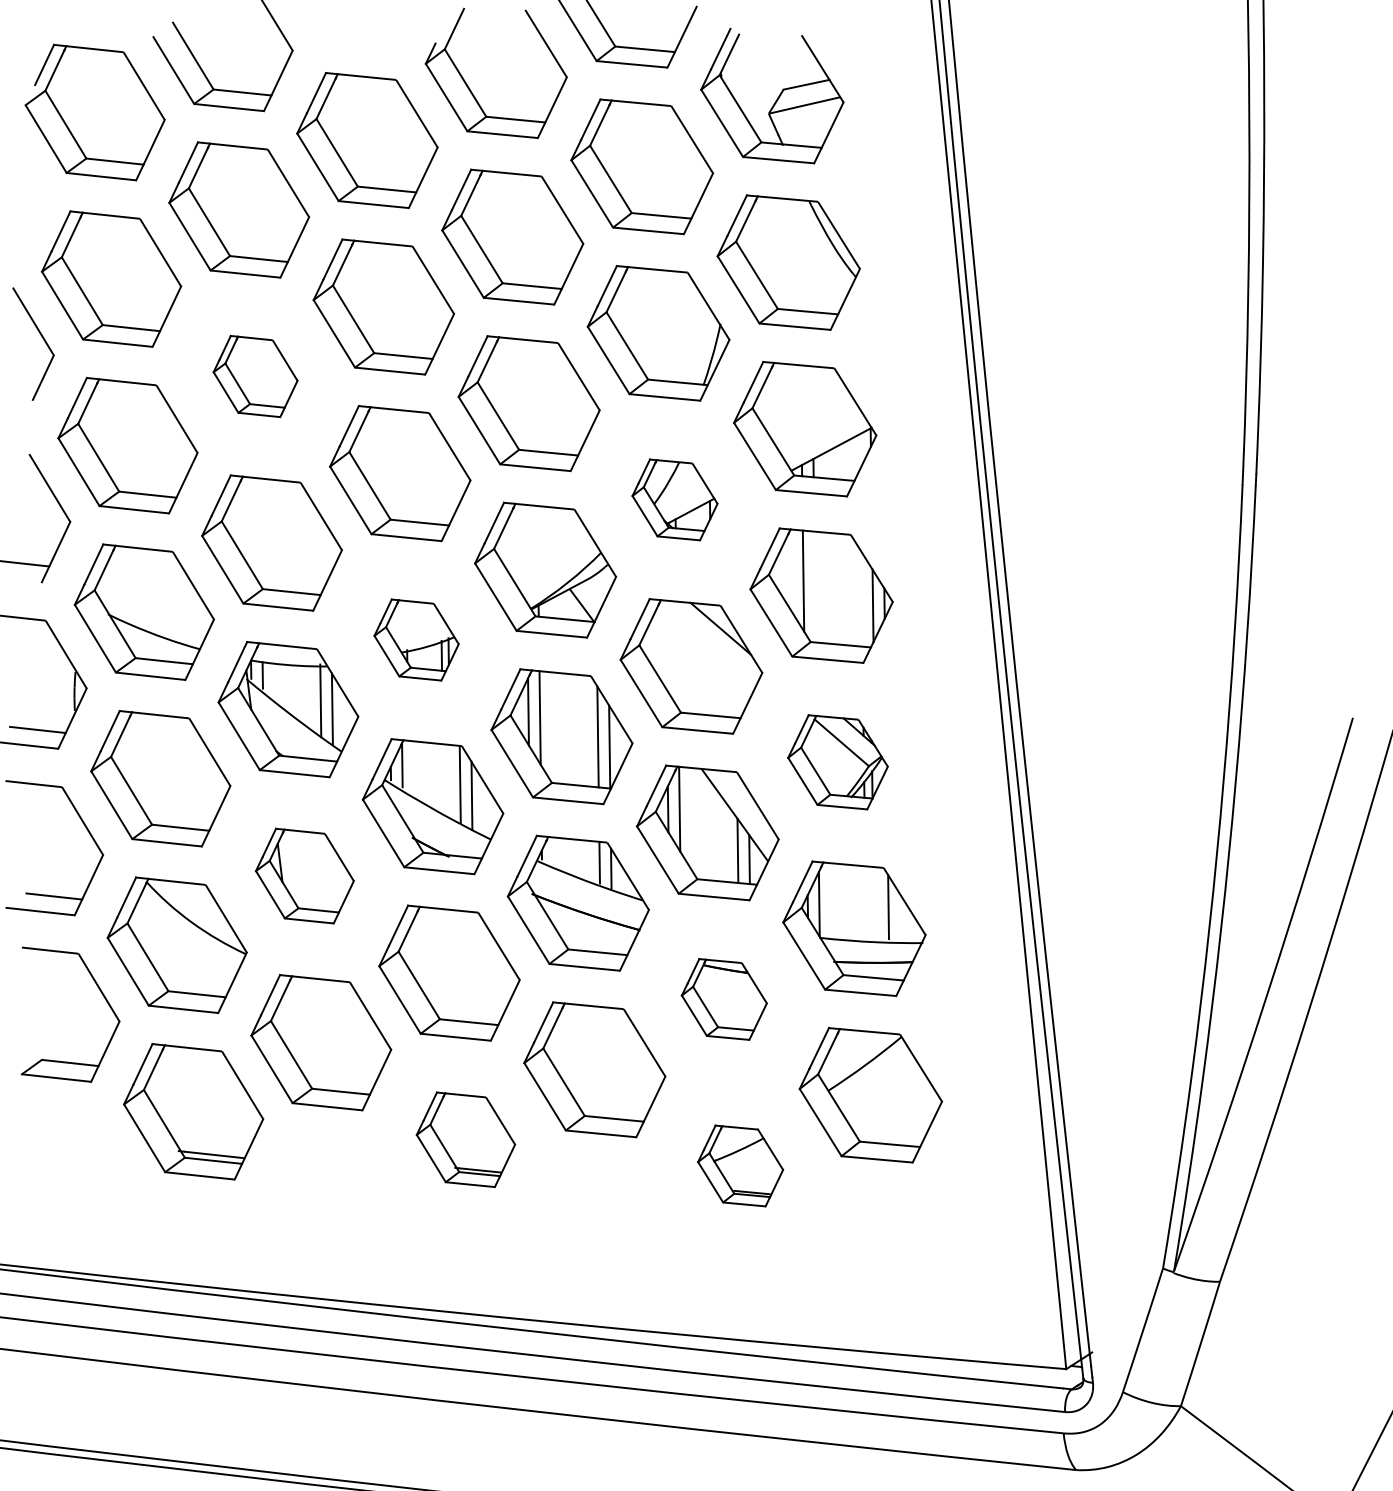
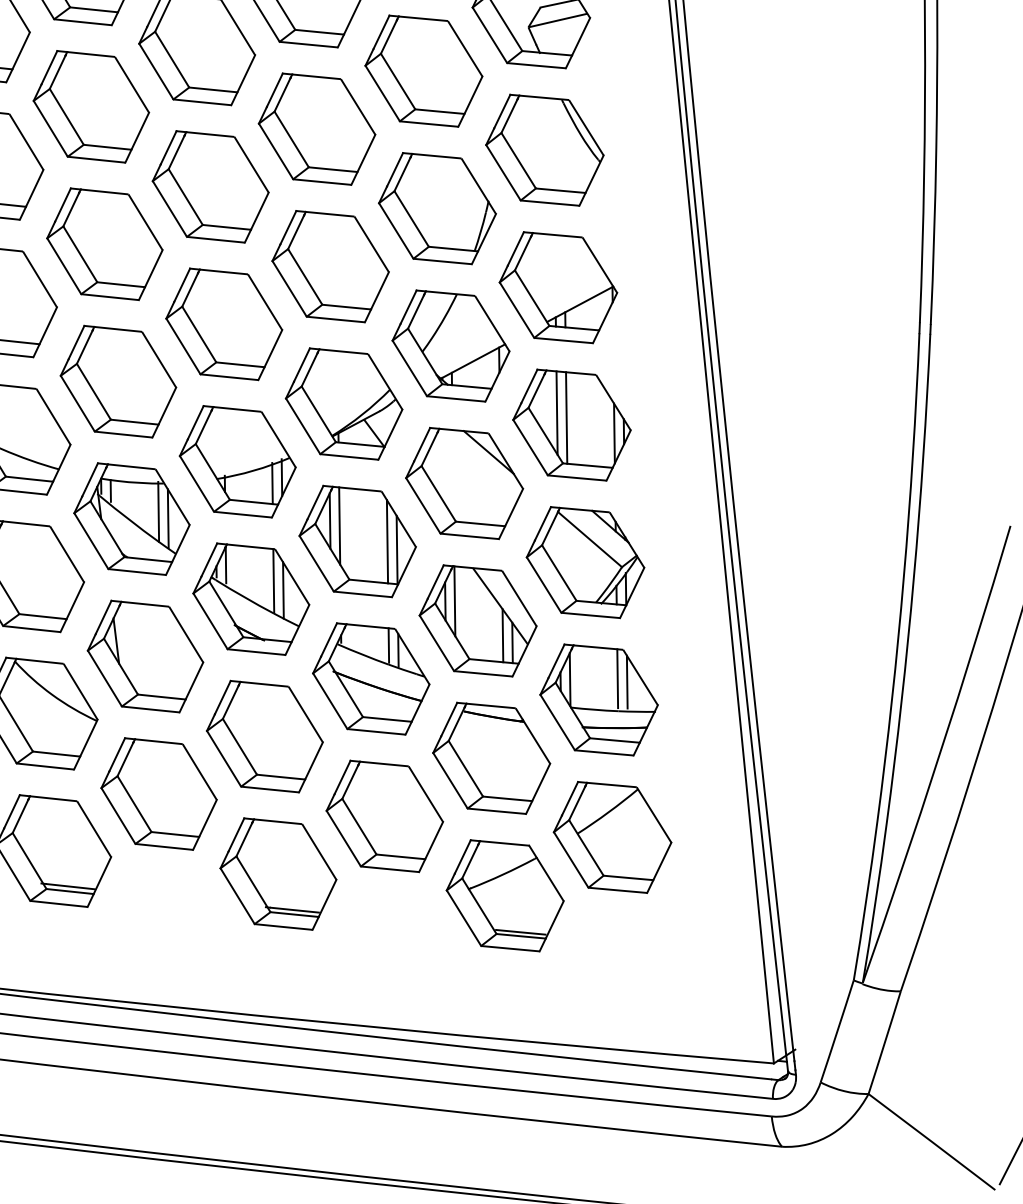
part: (255, 376) -> (104, 244), size x1.67
part: (674, 499) -> (450, 345), size x1.67
line: (814, 586) -> (566, 417), added
part: (416, 639) -> (237, 461), size x1.67
part: (837, 762) -> (585, 562), size x1.43
part: (304, 875) -> (145, 656), size x1.43
line: (876, 902) -> (617, 678), added
part: (724, 999) -> (491, 758), size x1.67
part: (465, 1139) -> (278, 873), size x1.43
part: (740, 1165) -> (505, 895), size x1.67

